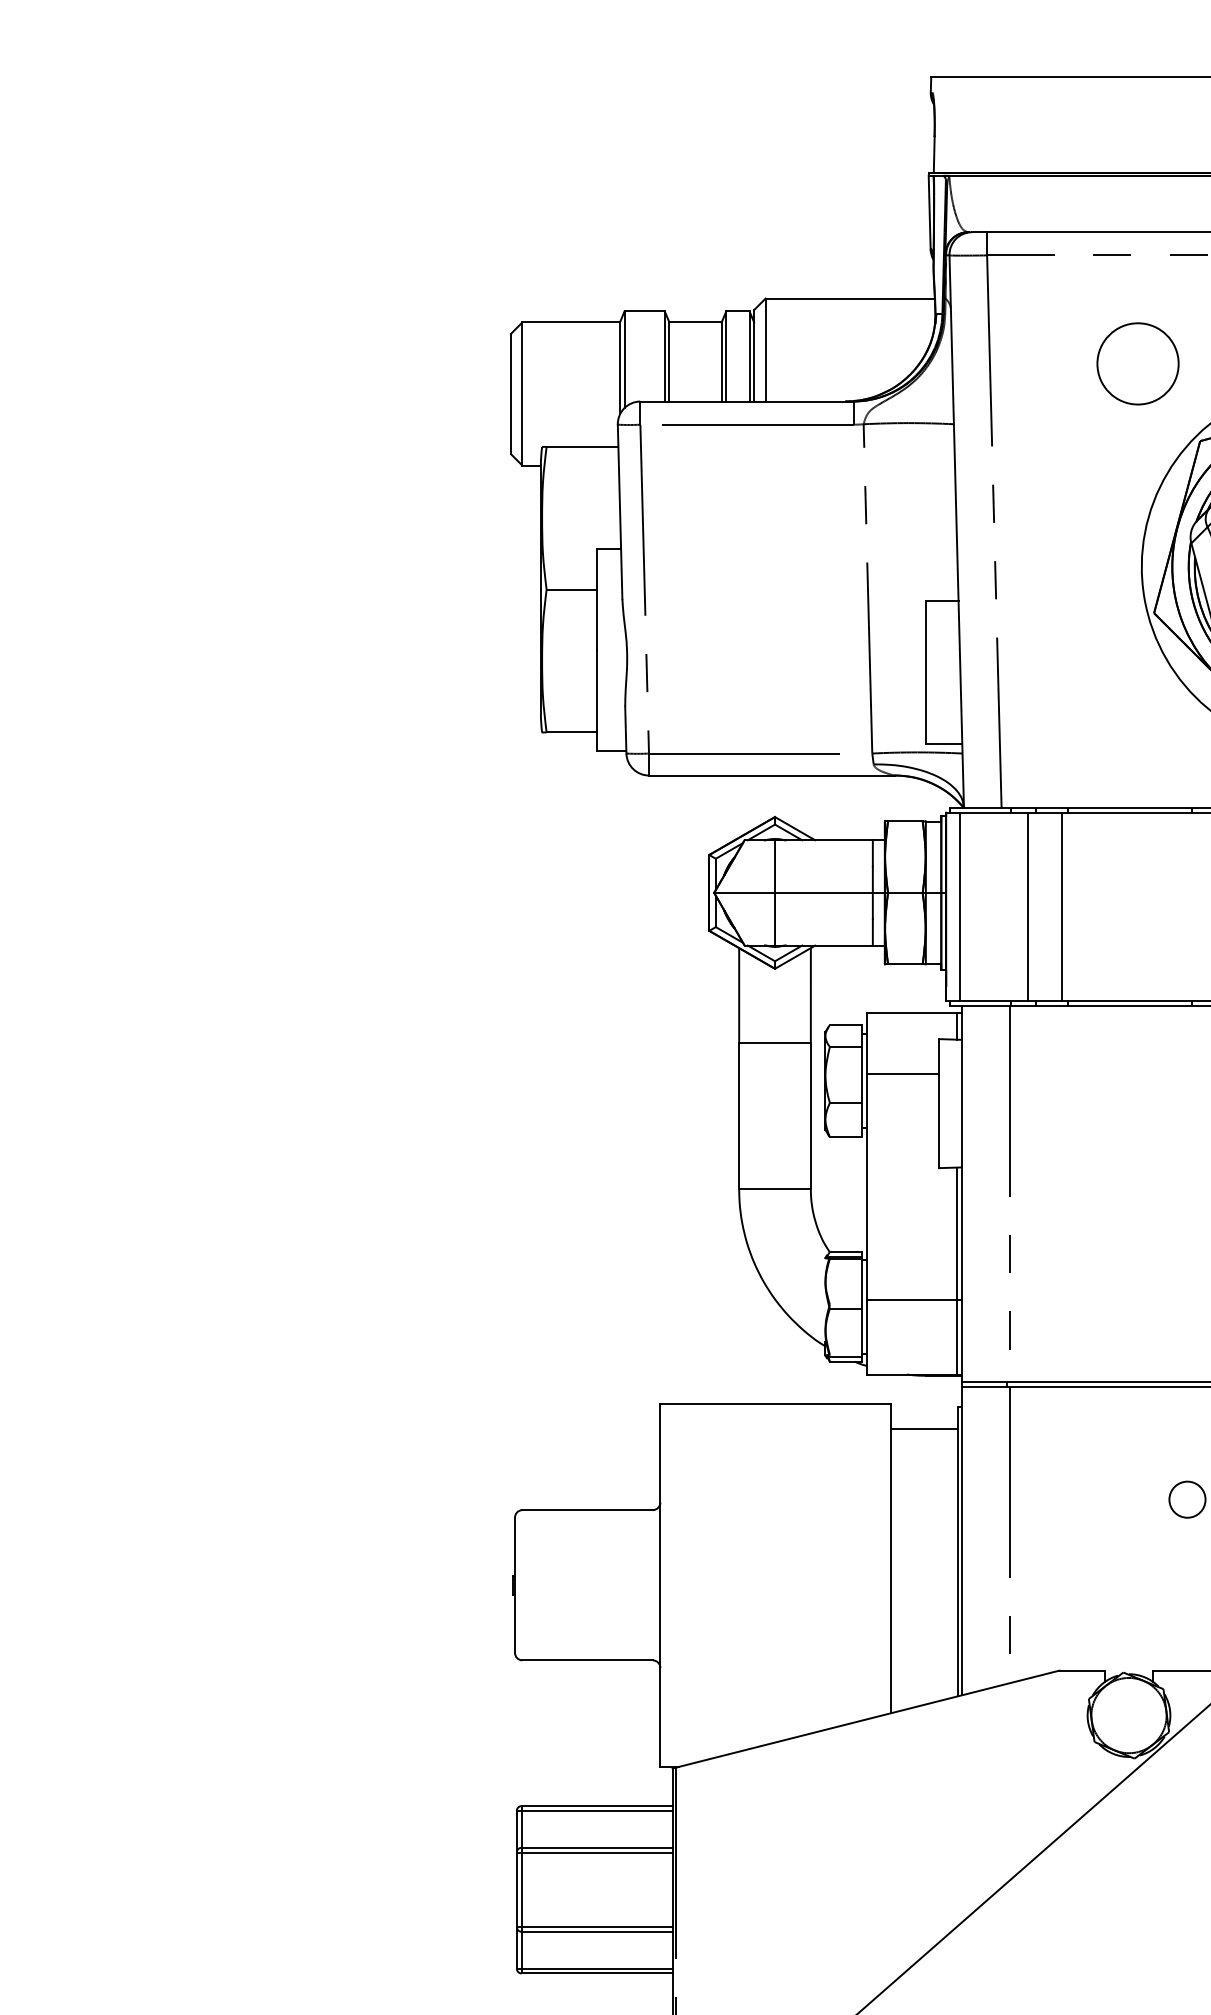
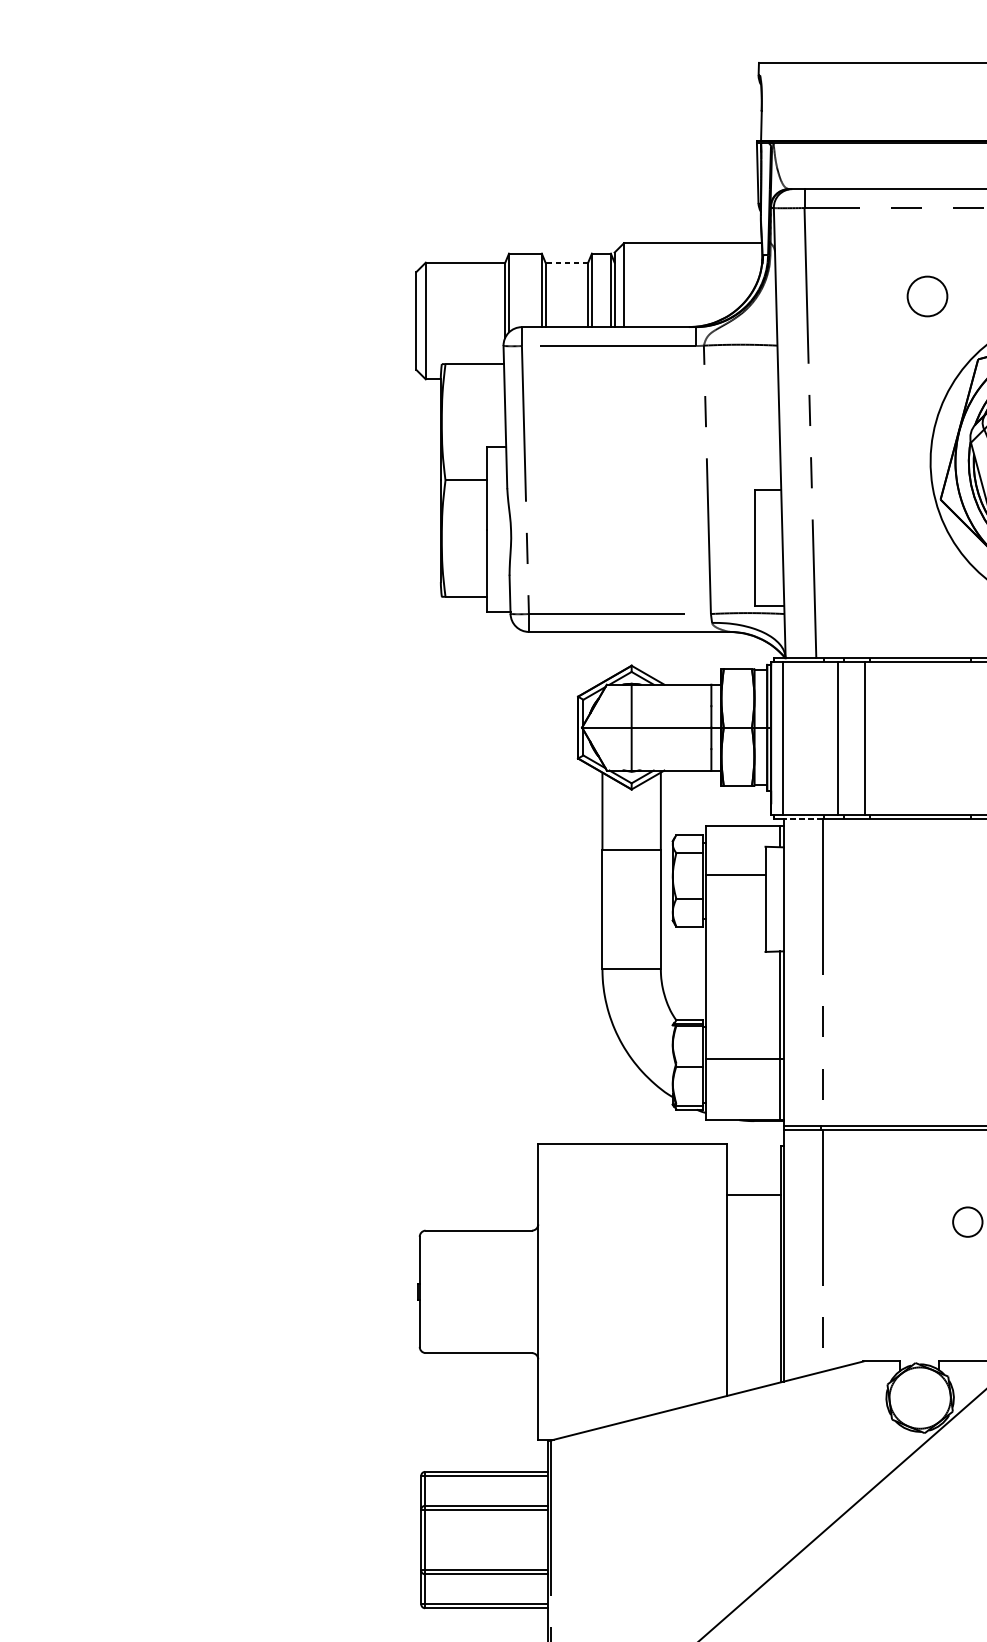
line: (695, 322) -> (566, 262), solid -> dashed
circle: (1137, 363) -> (927, 296), size x0.6
line: (985, 1005) -> (803, 819), solid -> dashed
line: (924, 1428) -> (753, 1195), moved

